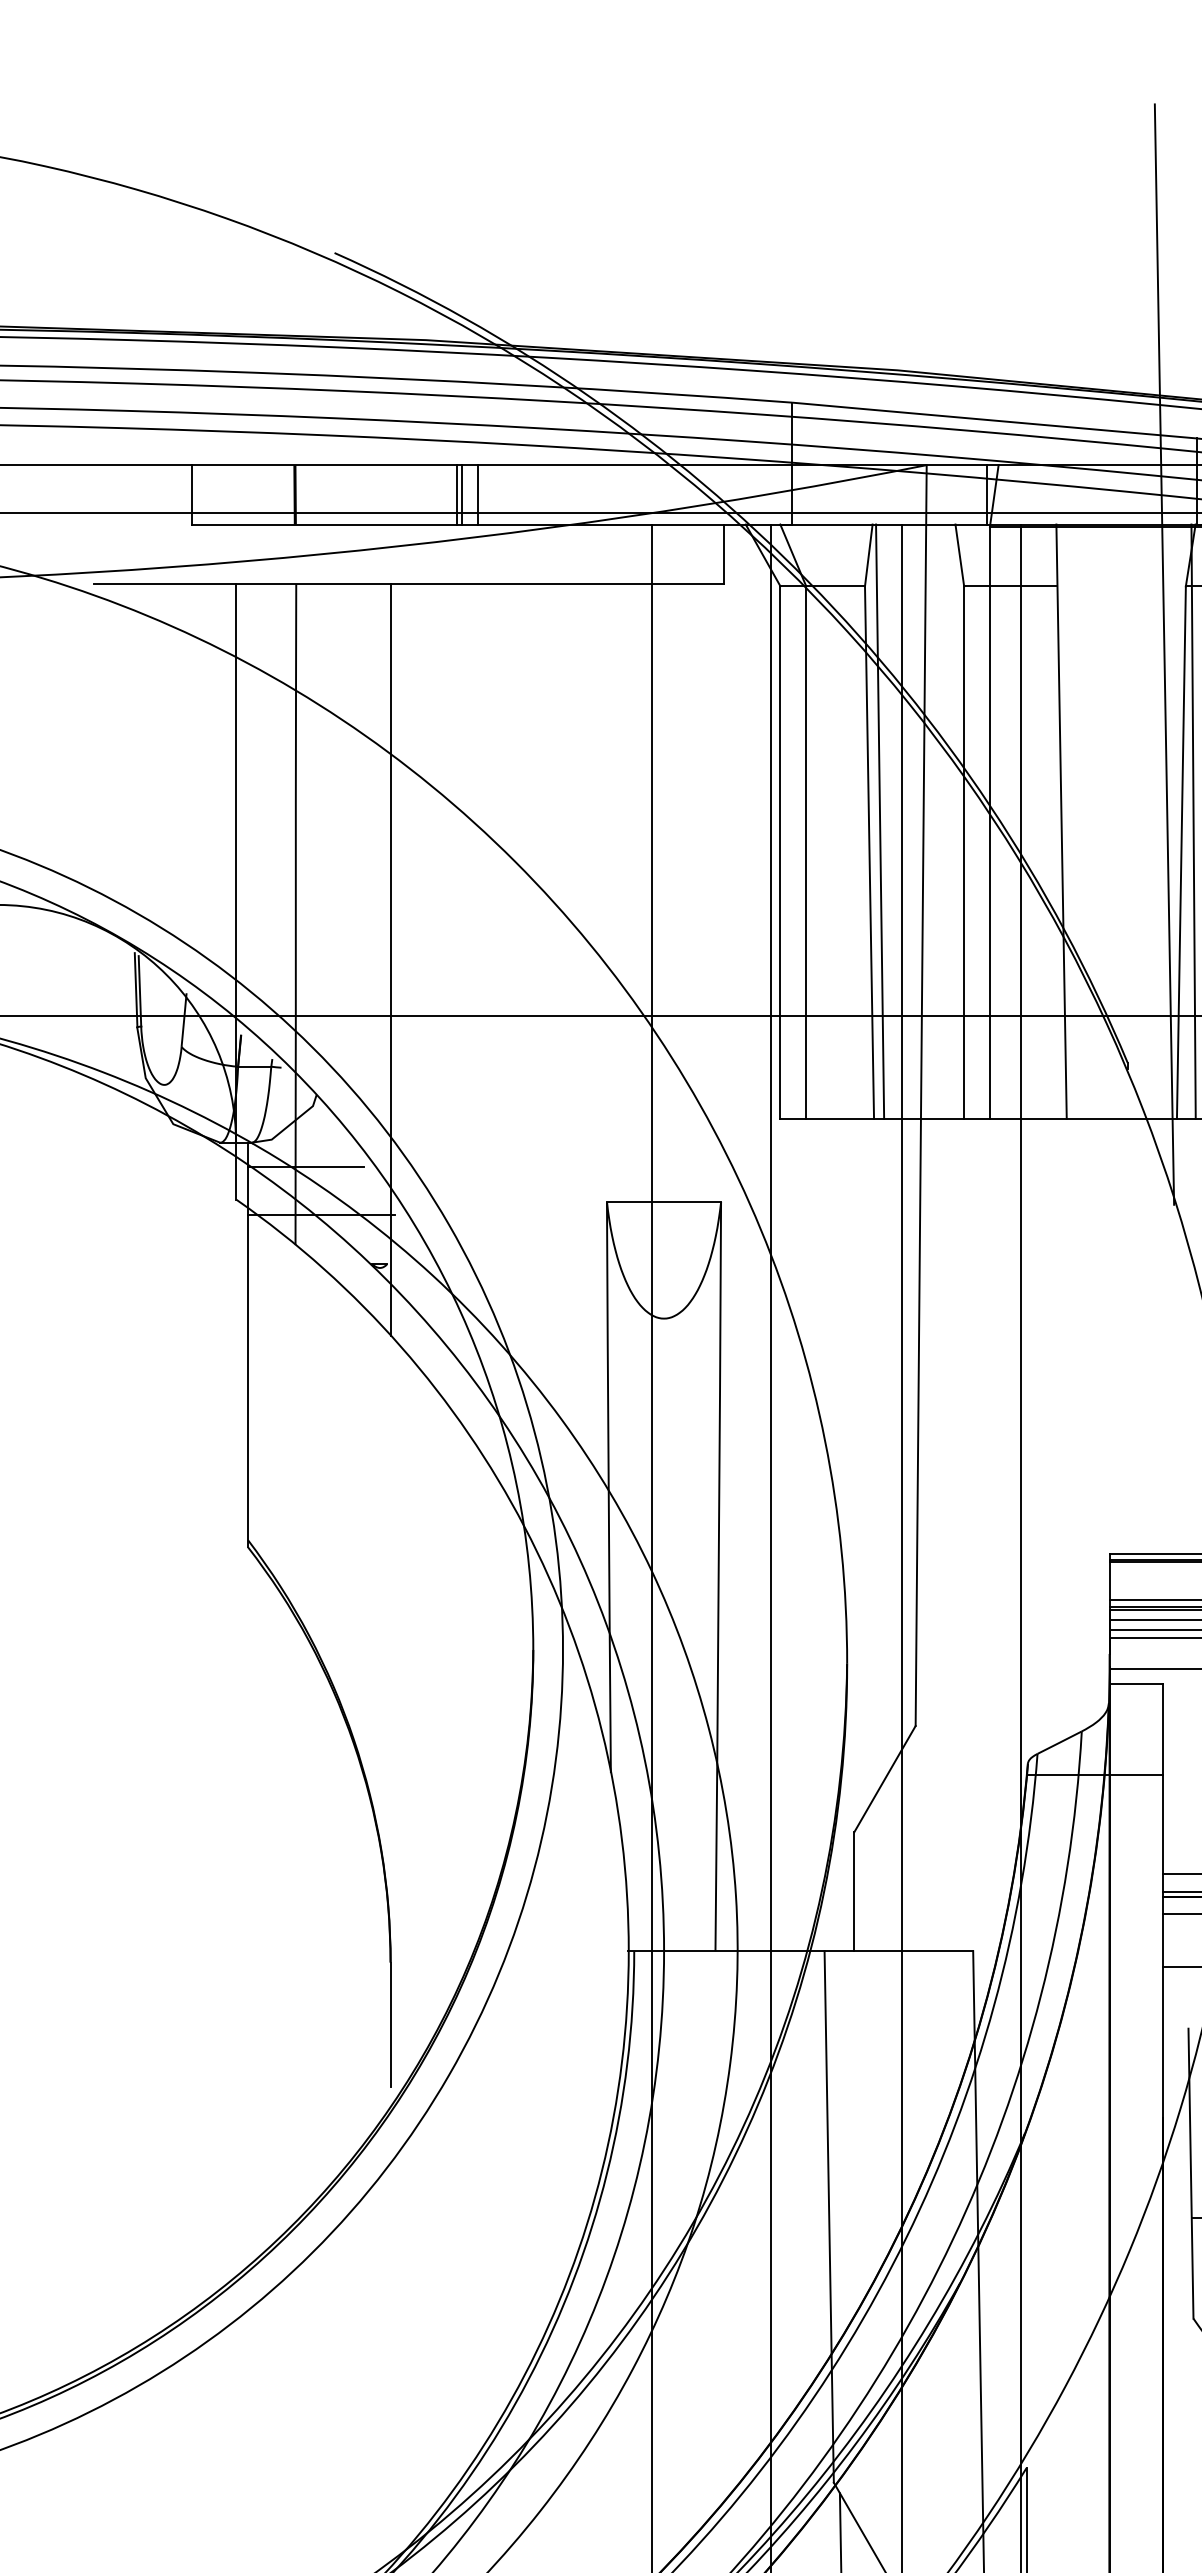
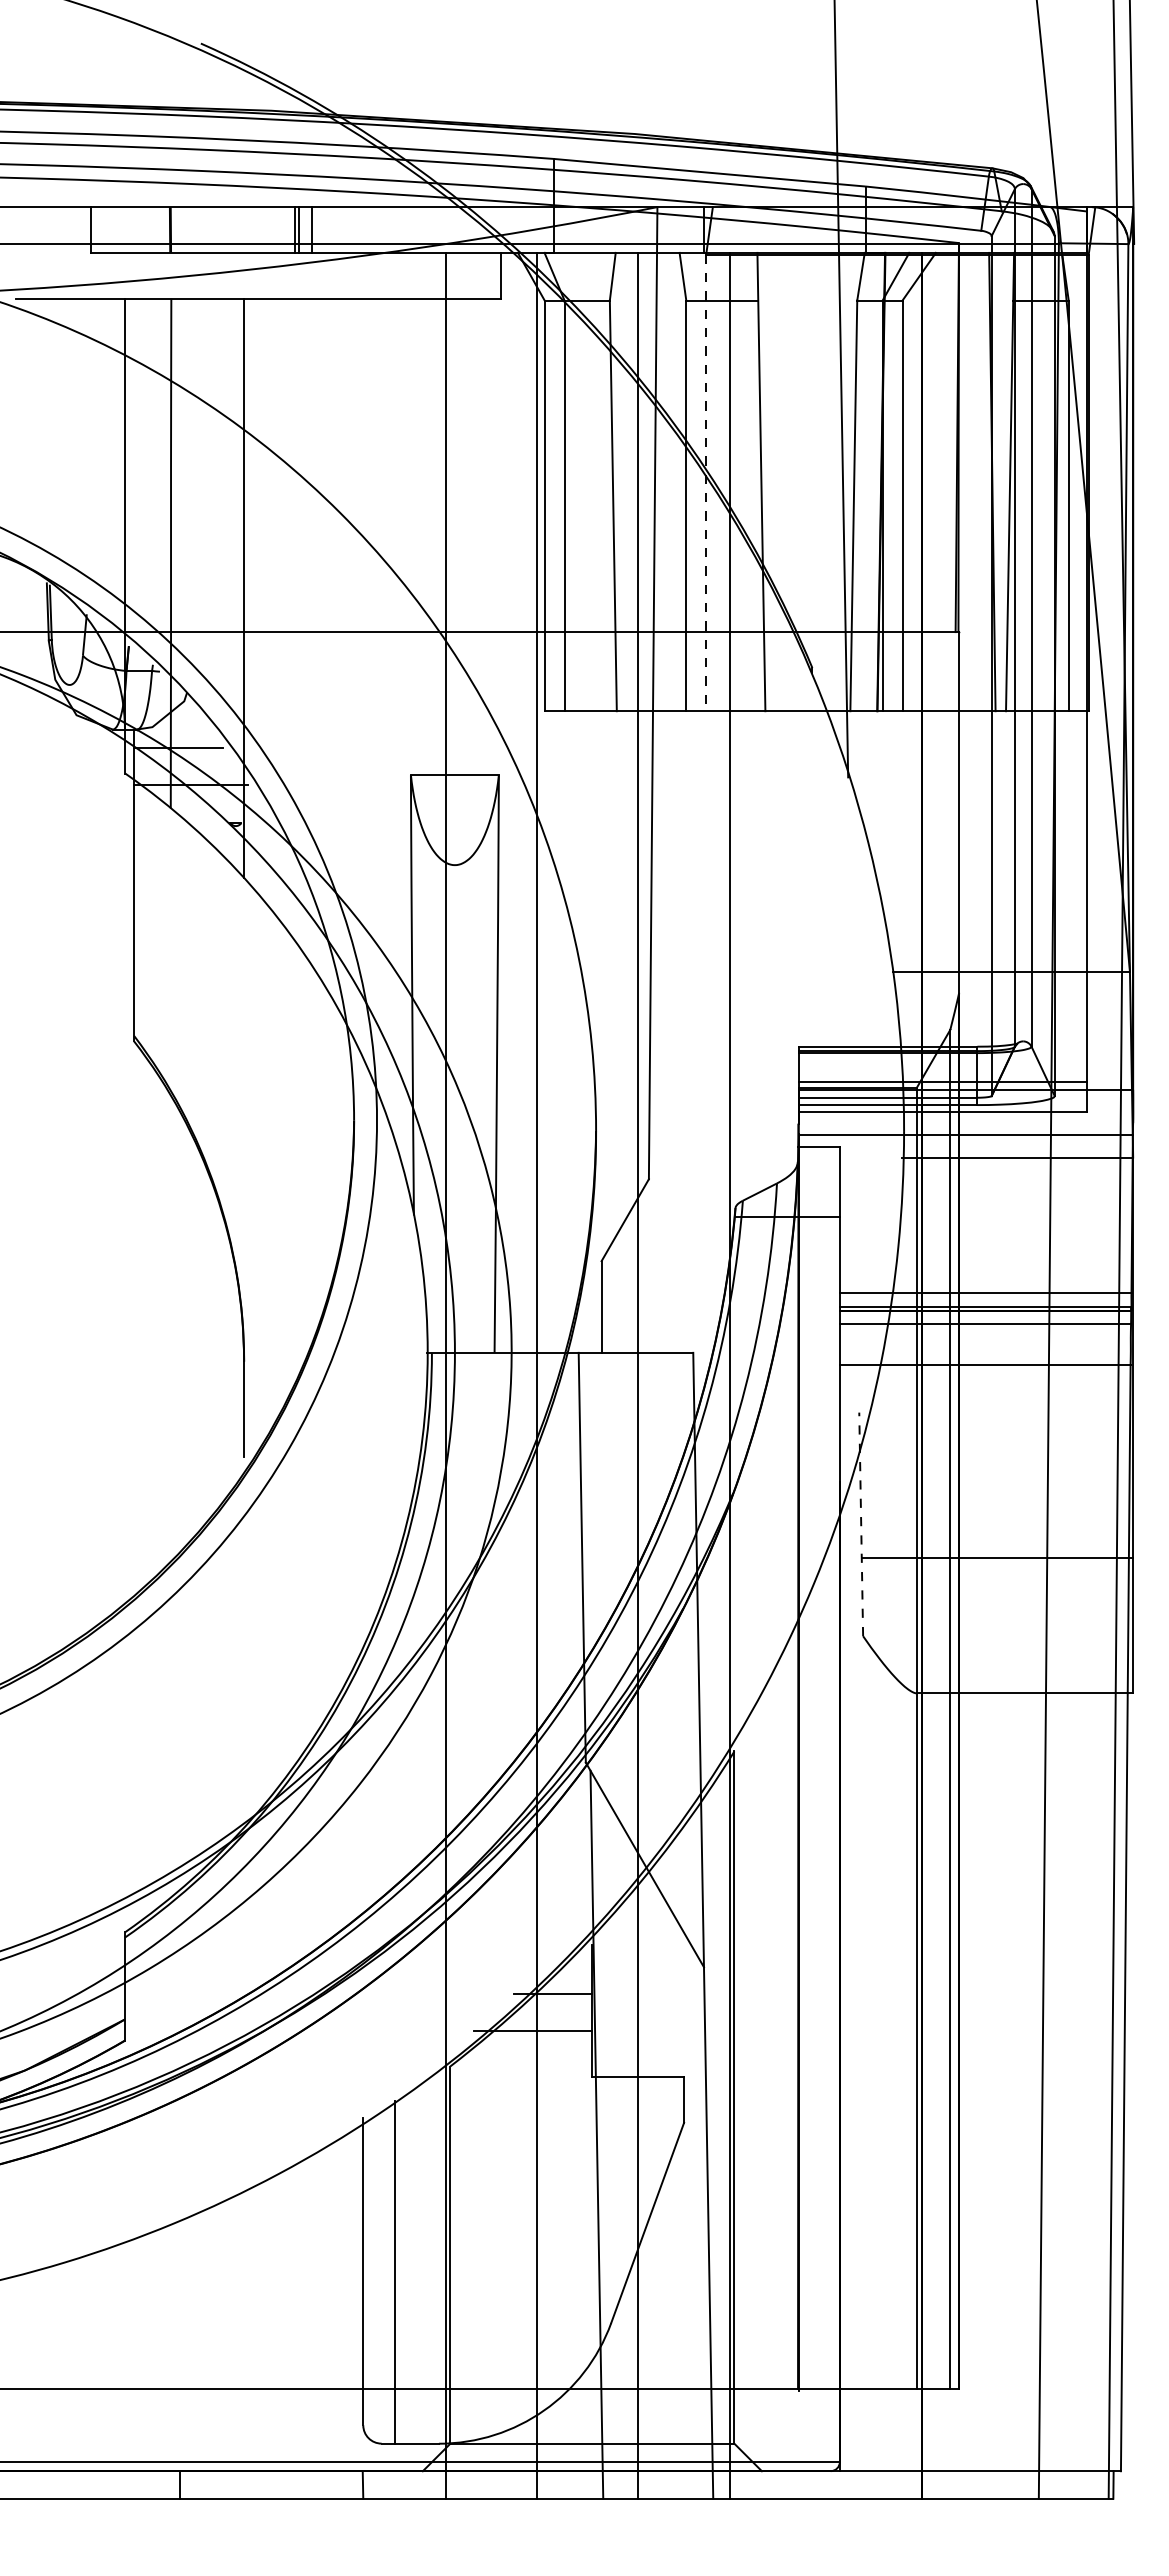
line: (880, 821) -> (621, 481), removed
line: (1192, 821) -> (862, 481), removed
line: (990, 823) -> (706, 483), solid -> dashed
line: (1191, 2173) -> (861, 1524), solid -> dashed

